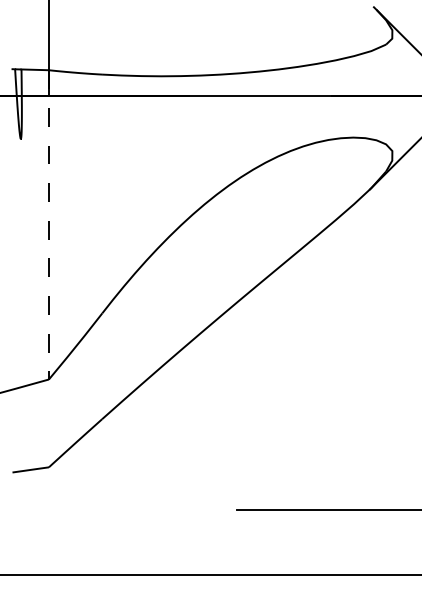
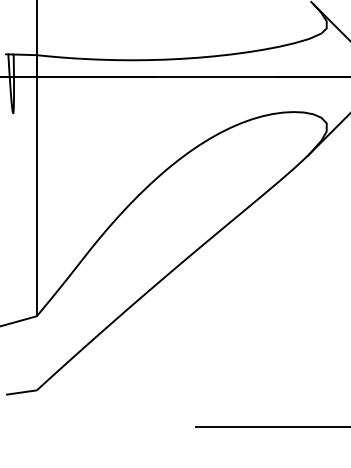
line: (48, 224) -> (36, 185), dashed -> solid

